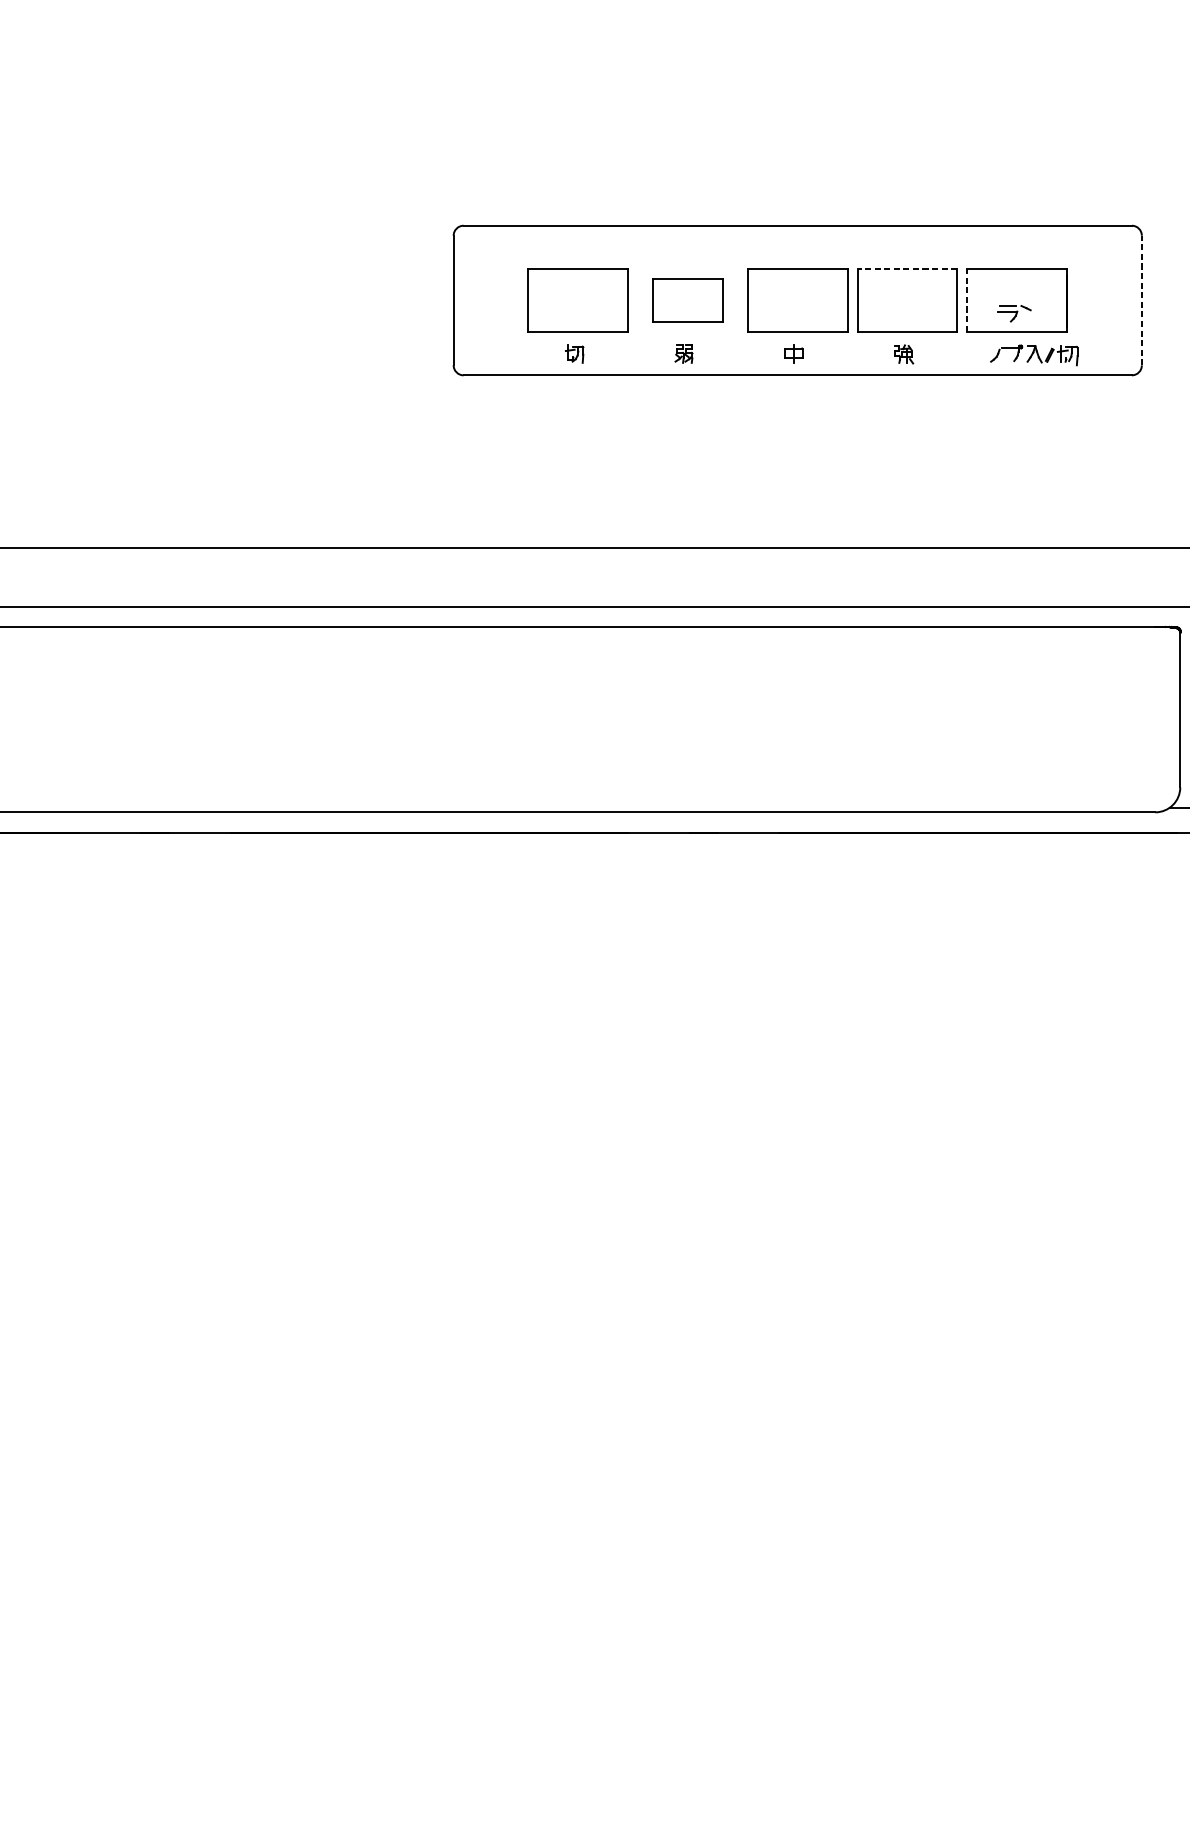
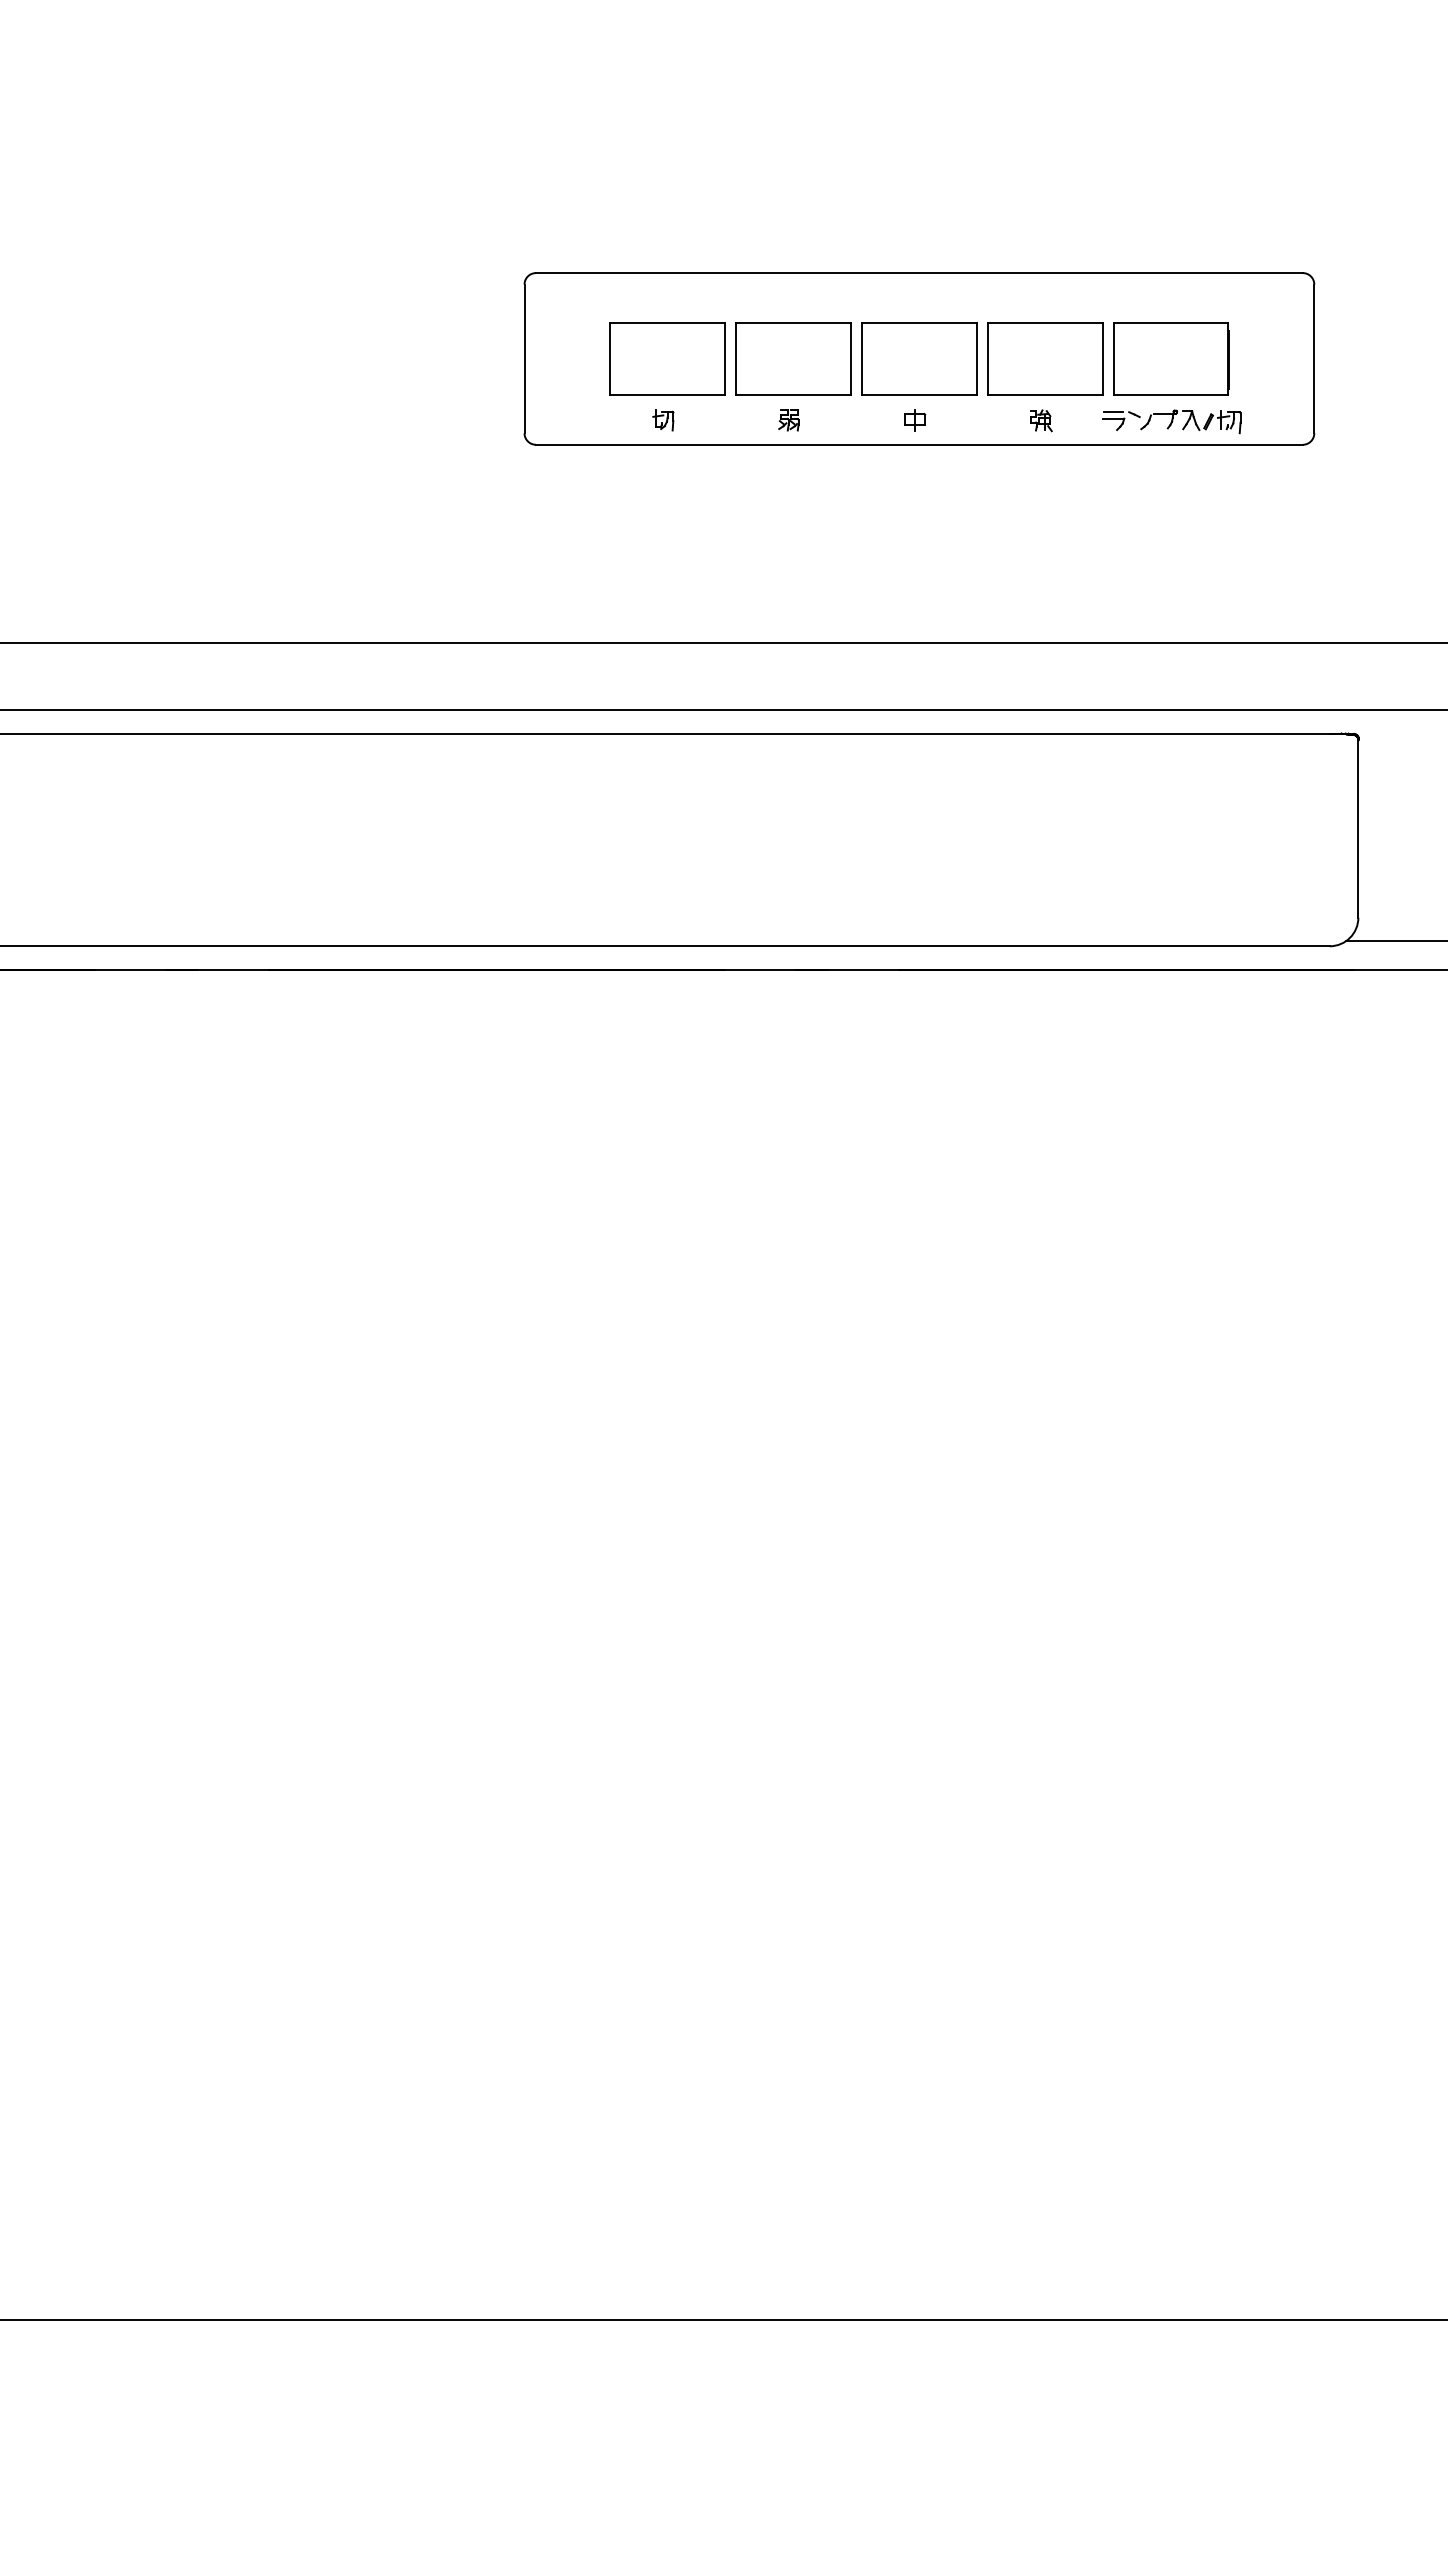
line: (906, 269) -> (1044, 323), dashed -> solid
part: (688, 300) -> (793, 358), size x1.43
line: (967, 300) -> (1114, 358), dashed -> solid
line: (1142, 300) -> (1314, 358), dashed -> solid
part: (1014, 313) -> (1121, 420), moved

